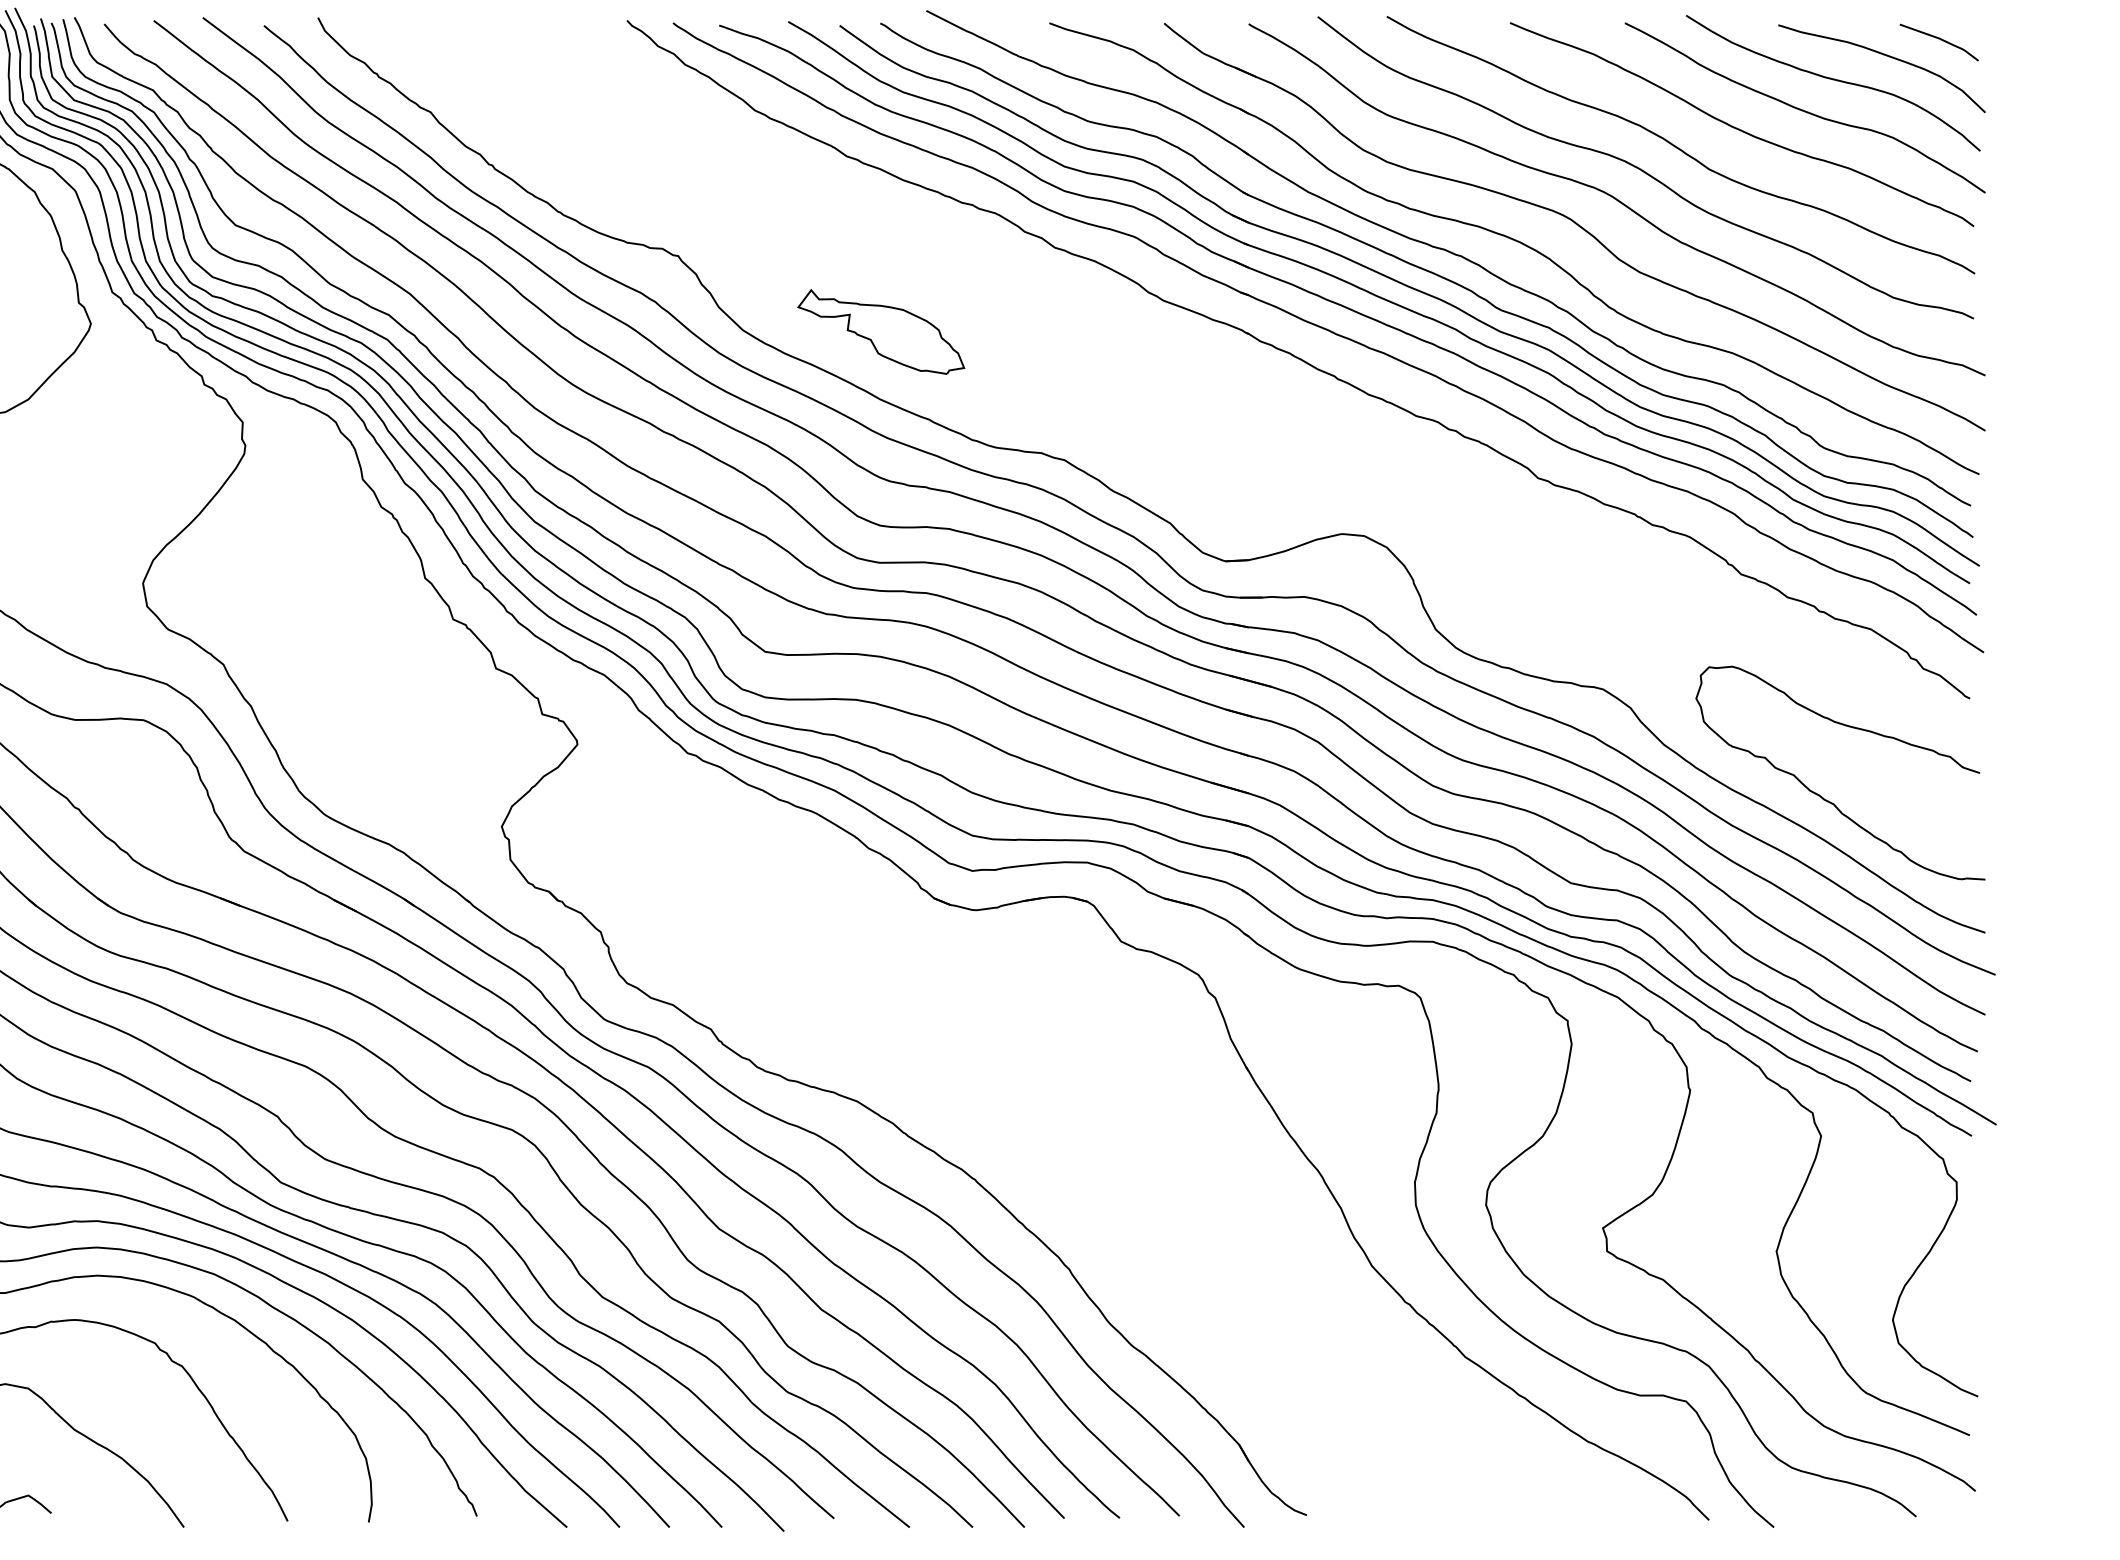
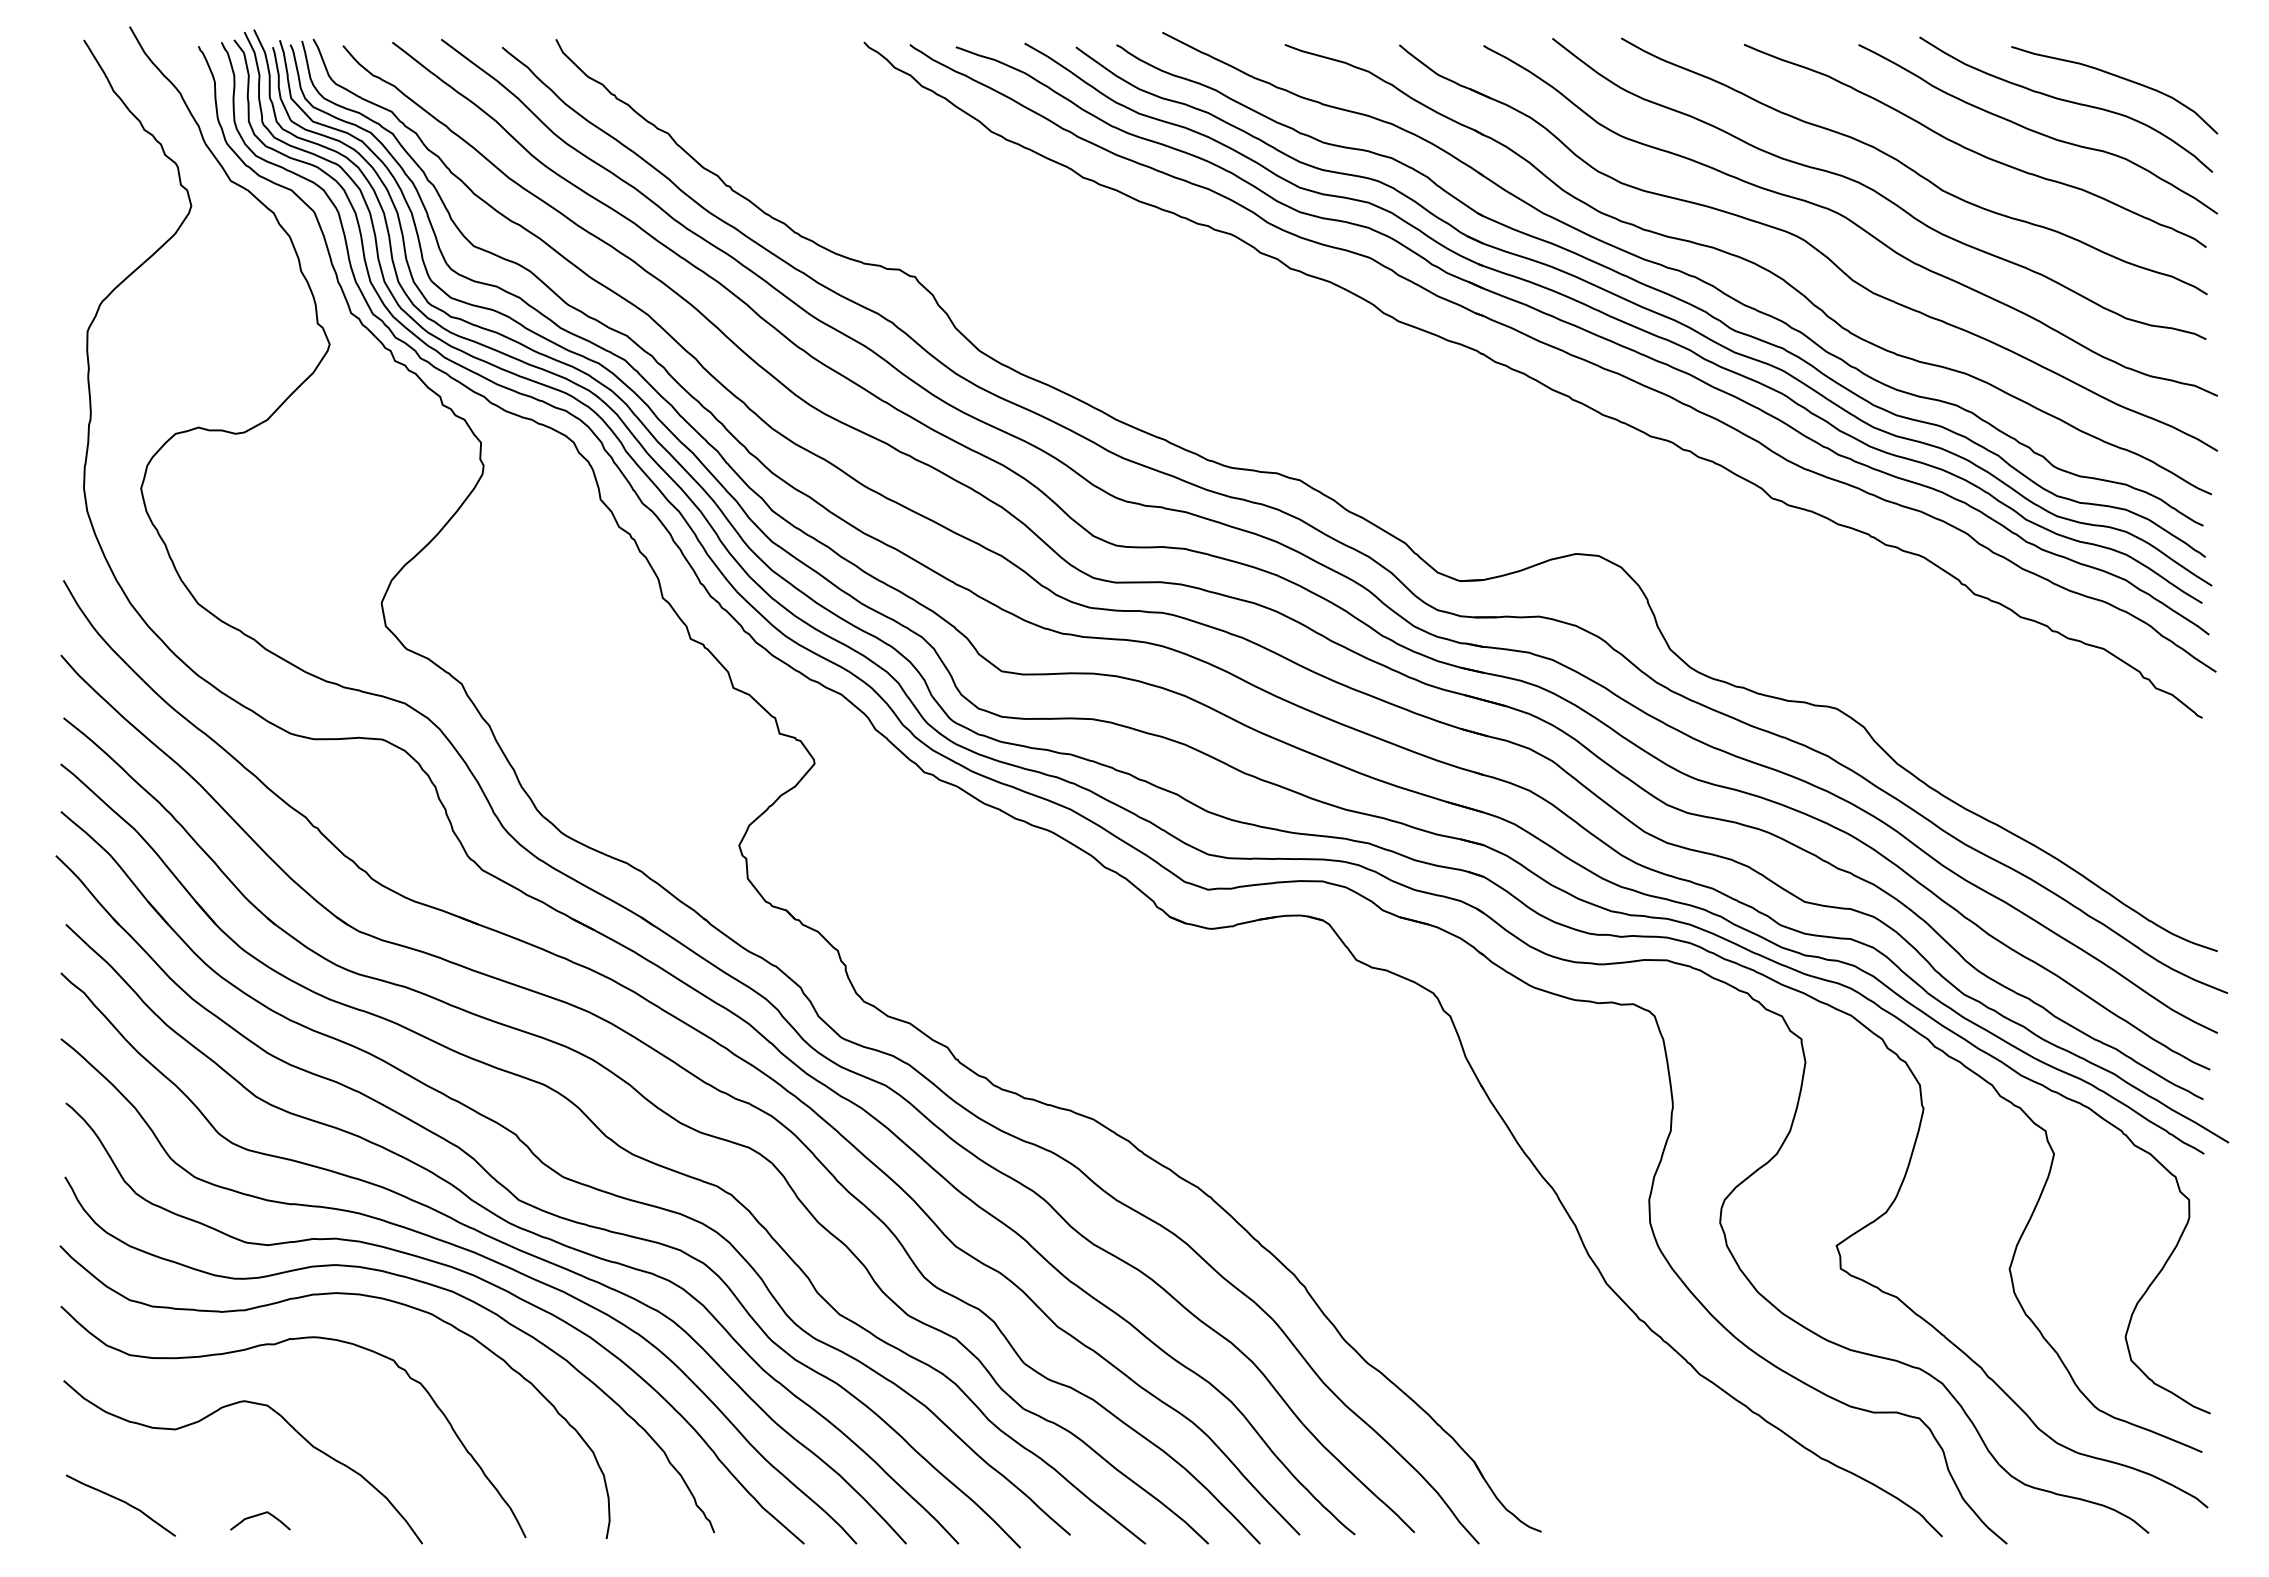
curve: (1939, 39) -> (2172, 61), removed
part: (880, 331) -> (1116, 352), removed
curve: (1822, 796) -> (2055, 815), removed

